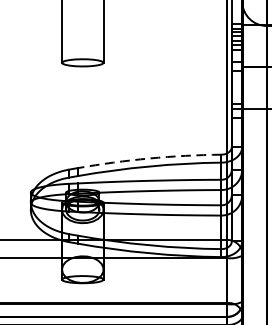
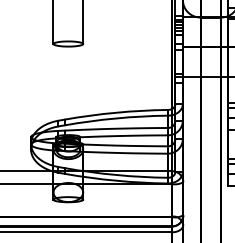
arc: (149, 158) -> (116, 112), dashed -> solid

